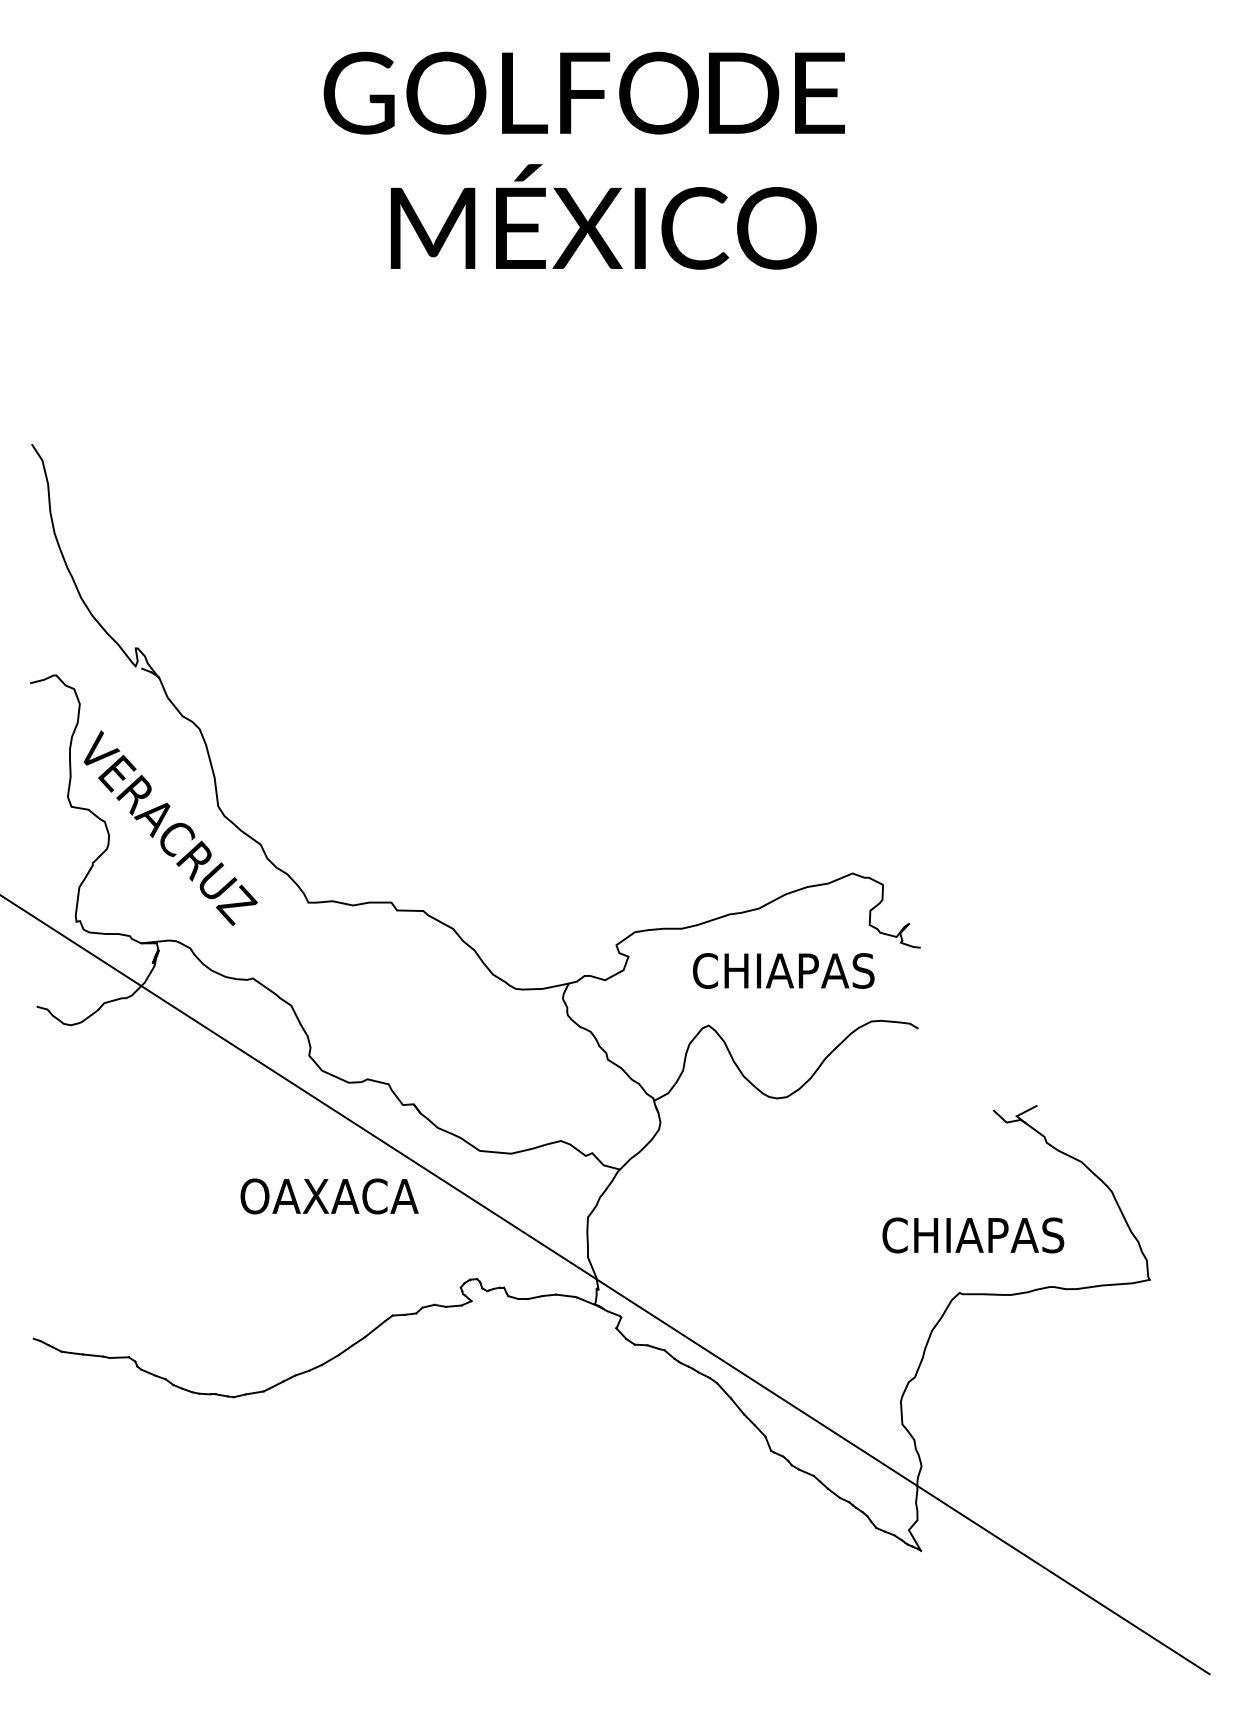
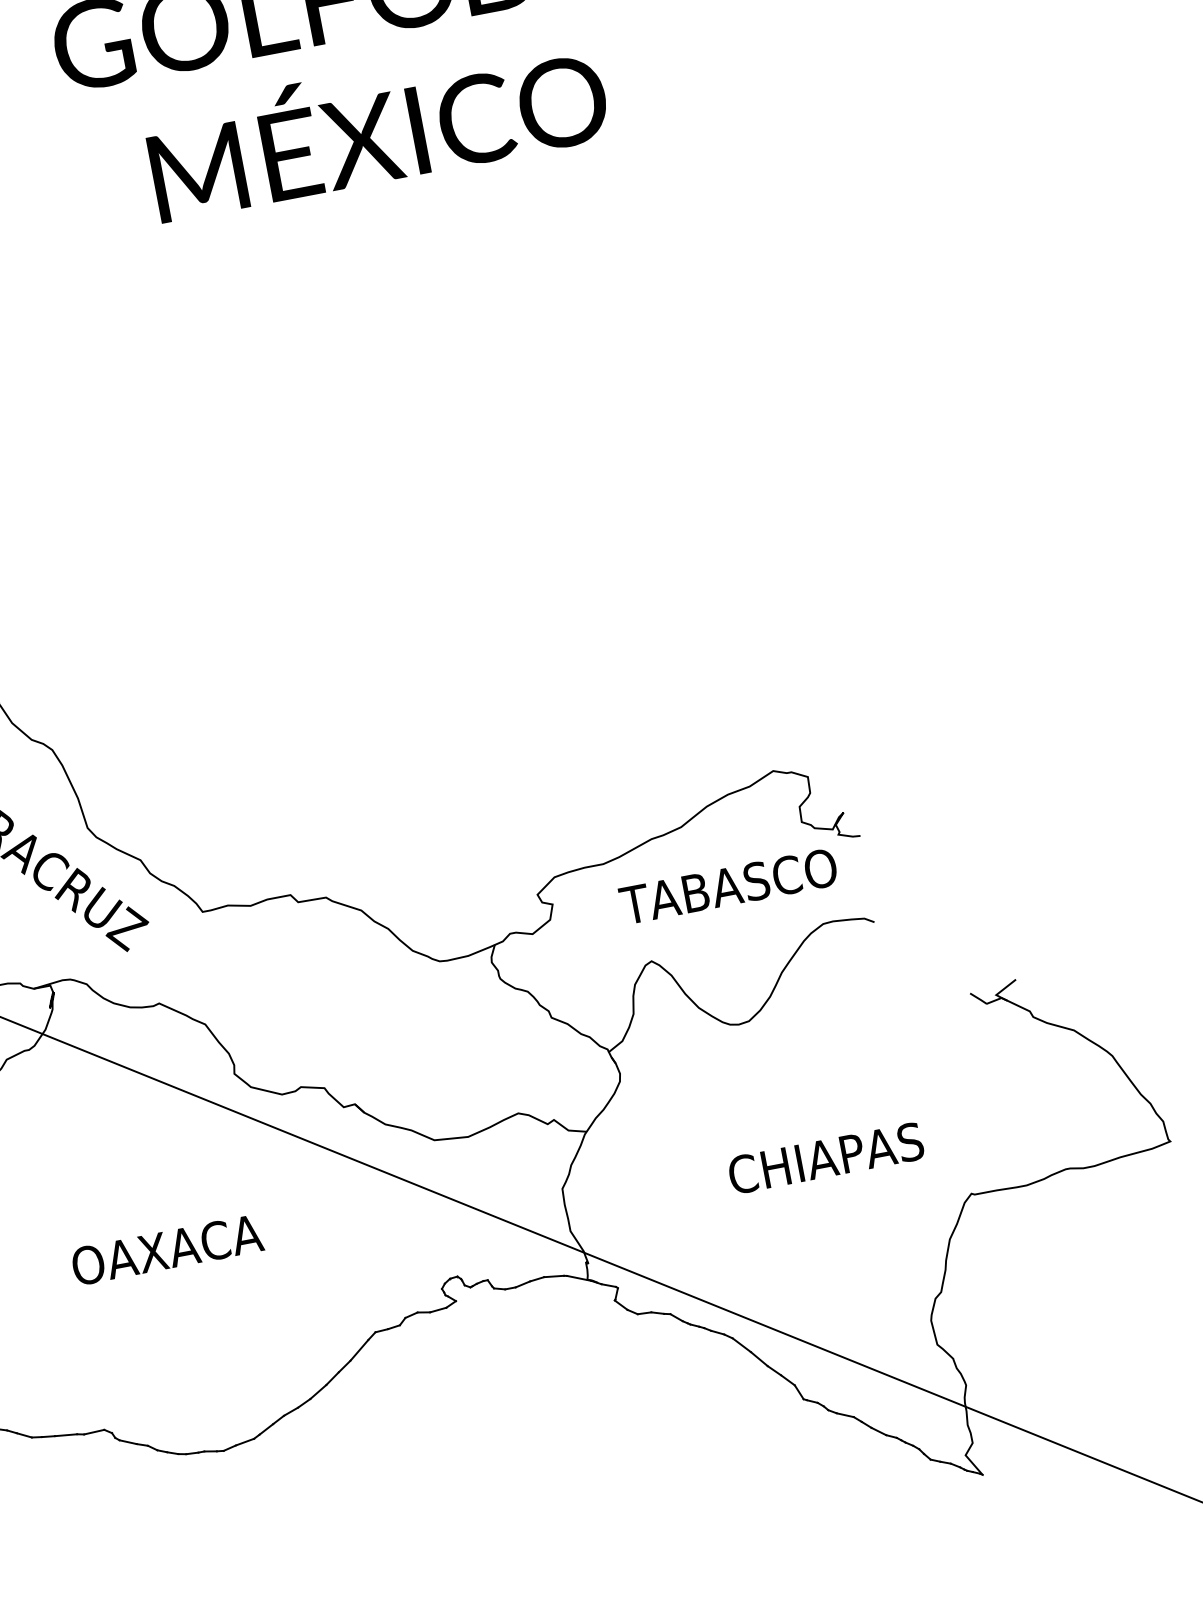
text: (791, 970) -> (728, 886), CHIAPAS -> TABASCO
text: (329, 1196) -> (167, 1250), moved
text: (973, 1235) -> (826, 1158), moved

